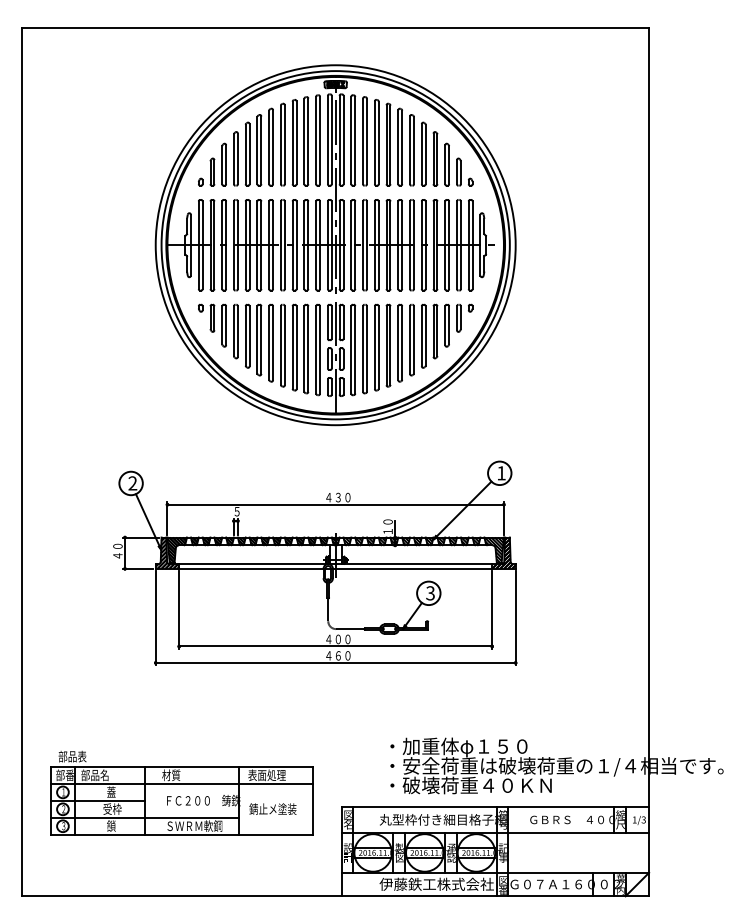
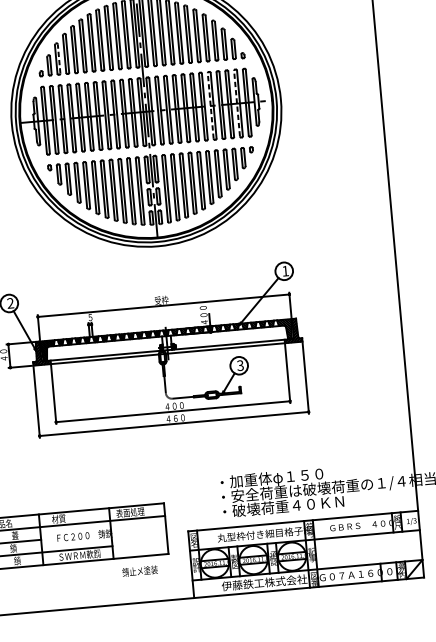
line: (226, 164) -> (59, 58), solid -> dashed
line: (421, 245) -> (210, 106), solid -> dashed
line: (456, 245) -> (236, 103), solid -> dashed
text: (337, 497) -> (164, 300), ４３０ -> 受枠
text: (387, 521) -> (203, 314), １０ -> ４００
text: (112, 808) -> (17, 547), 受枠 -> 鎖
text: (272, 808) -> (139, 570), moved

